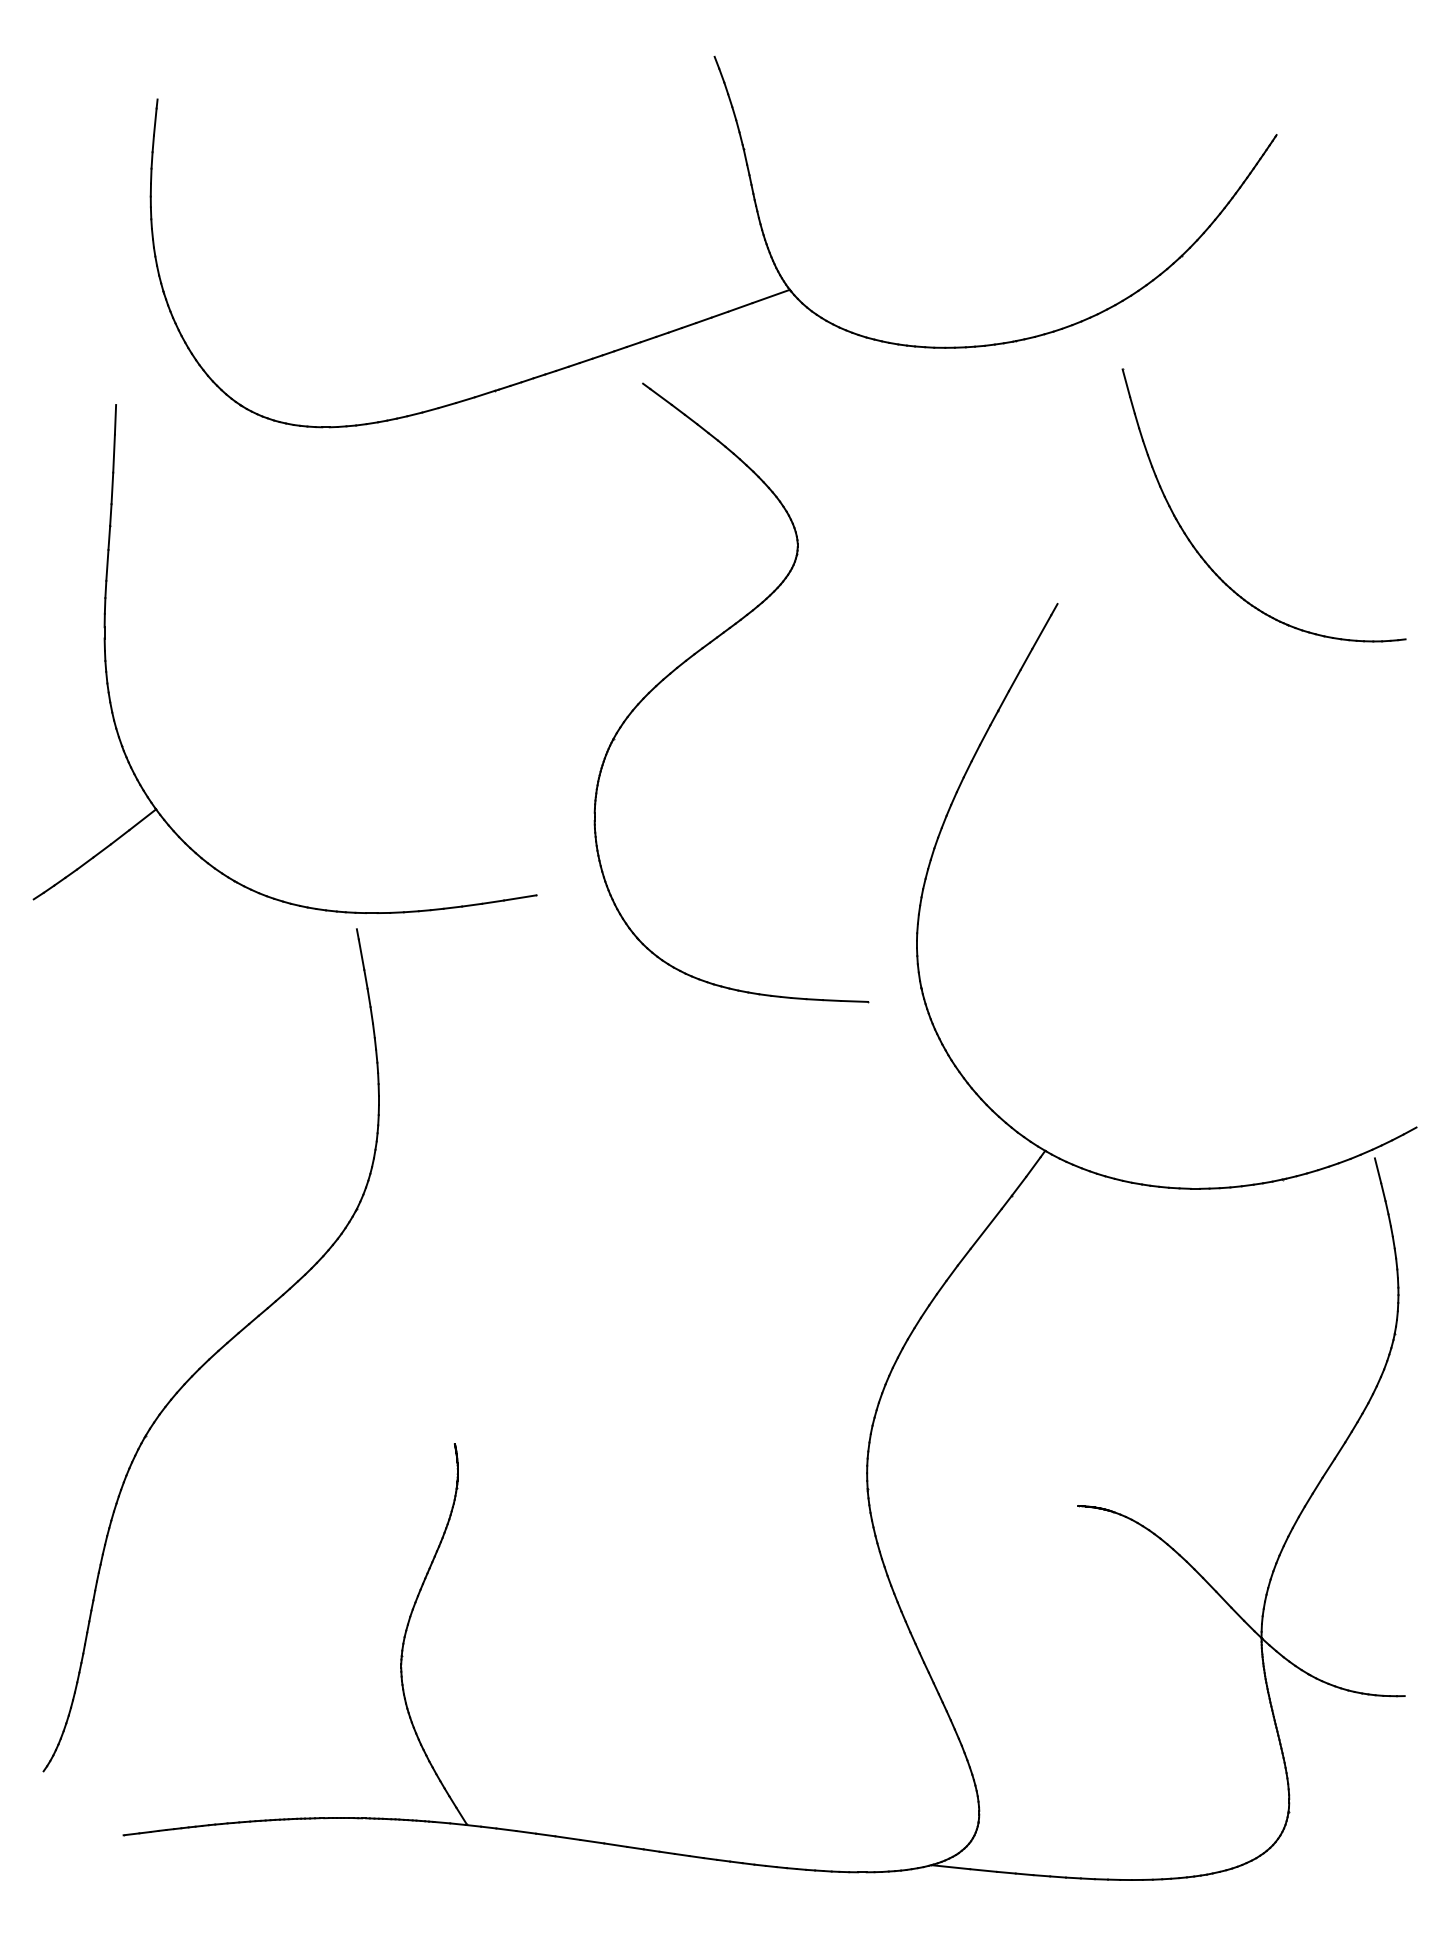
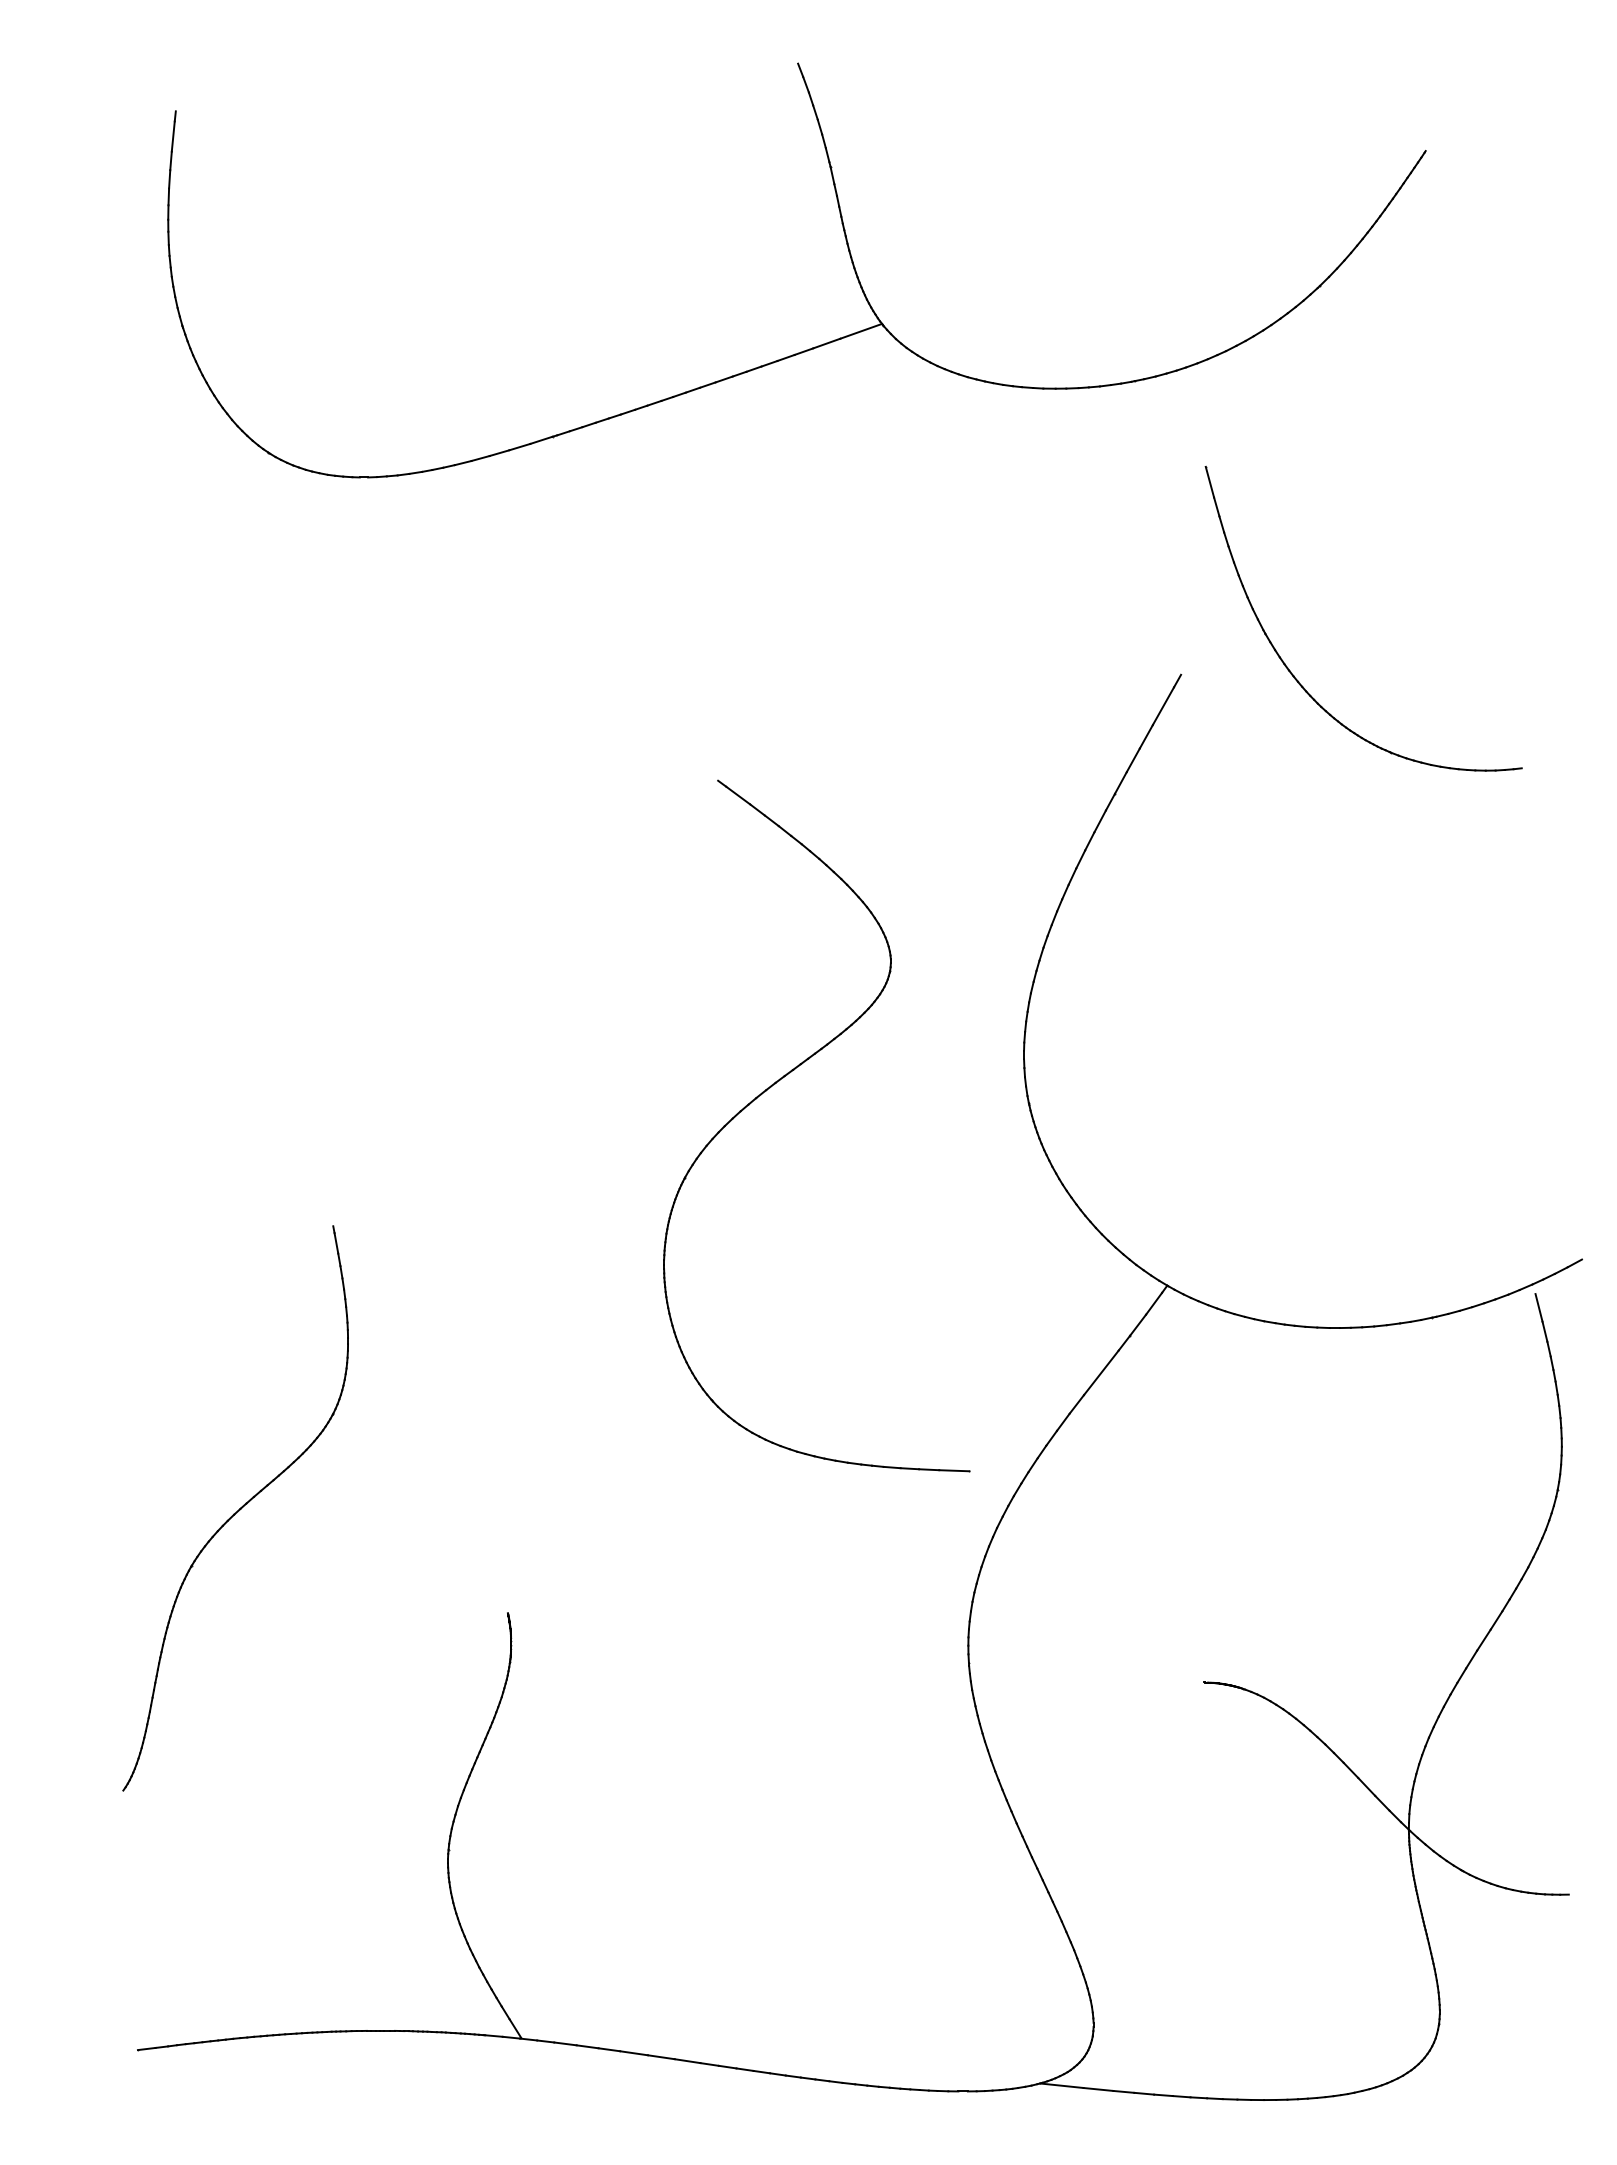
part: (1199, 552) -> (1291, 671), moved
part: (701, 650) -> (783, 1078), moved
part: (108, 678) -> (120, 757), removed
part: (210, 1350) -> (235, 1508), size x0.6

